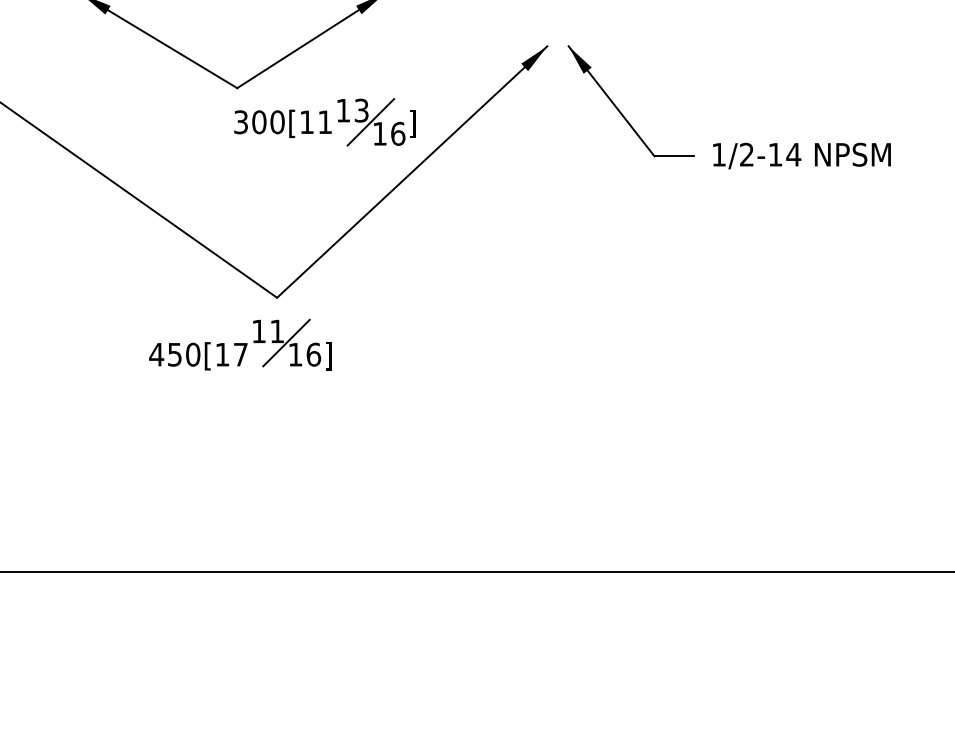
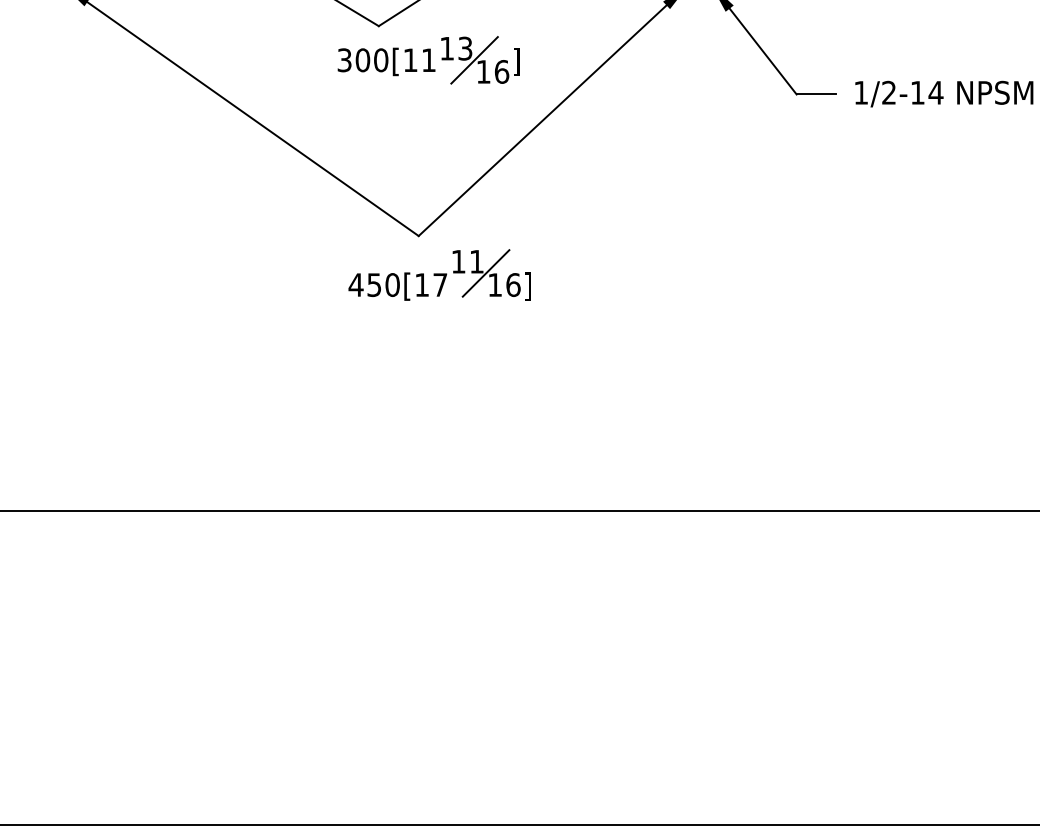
part: (324, 122) -> (428, 60), moved
part: (239, 344) -> (439, 274), moved

